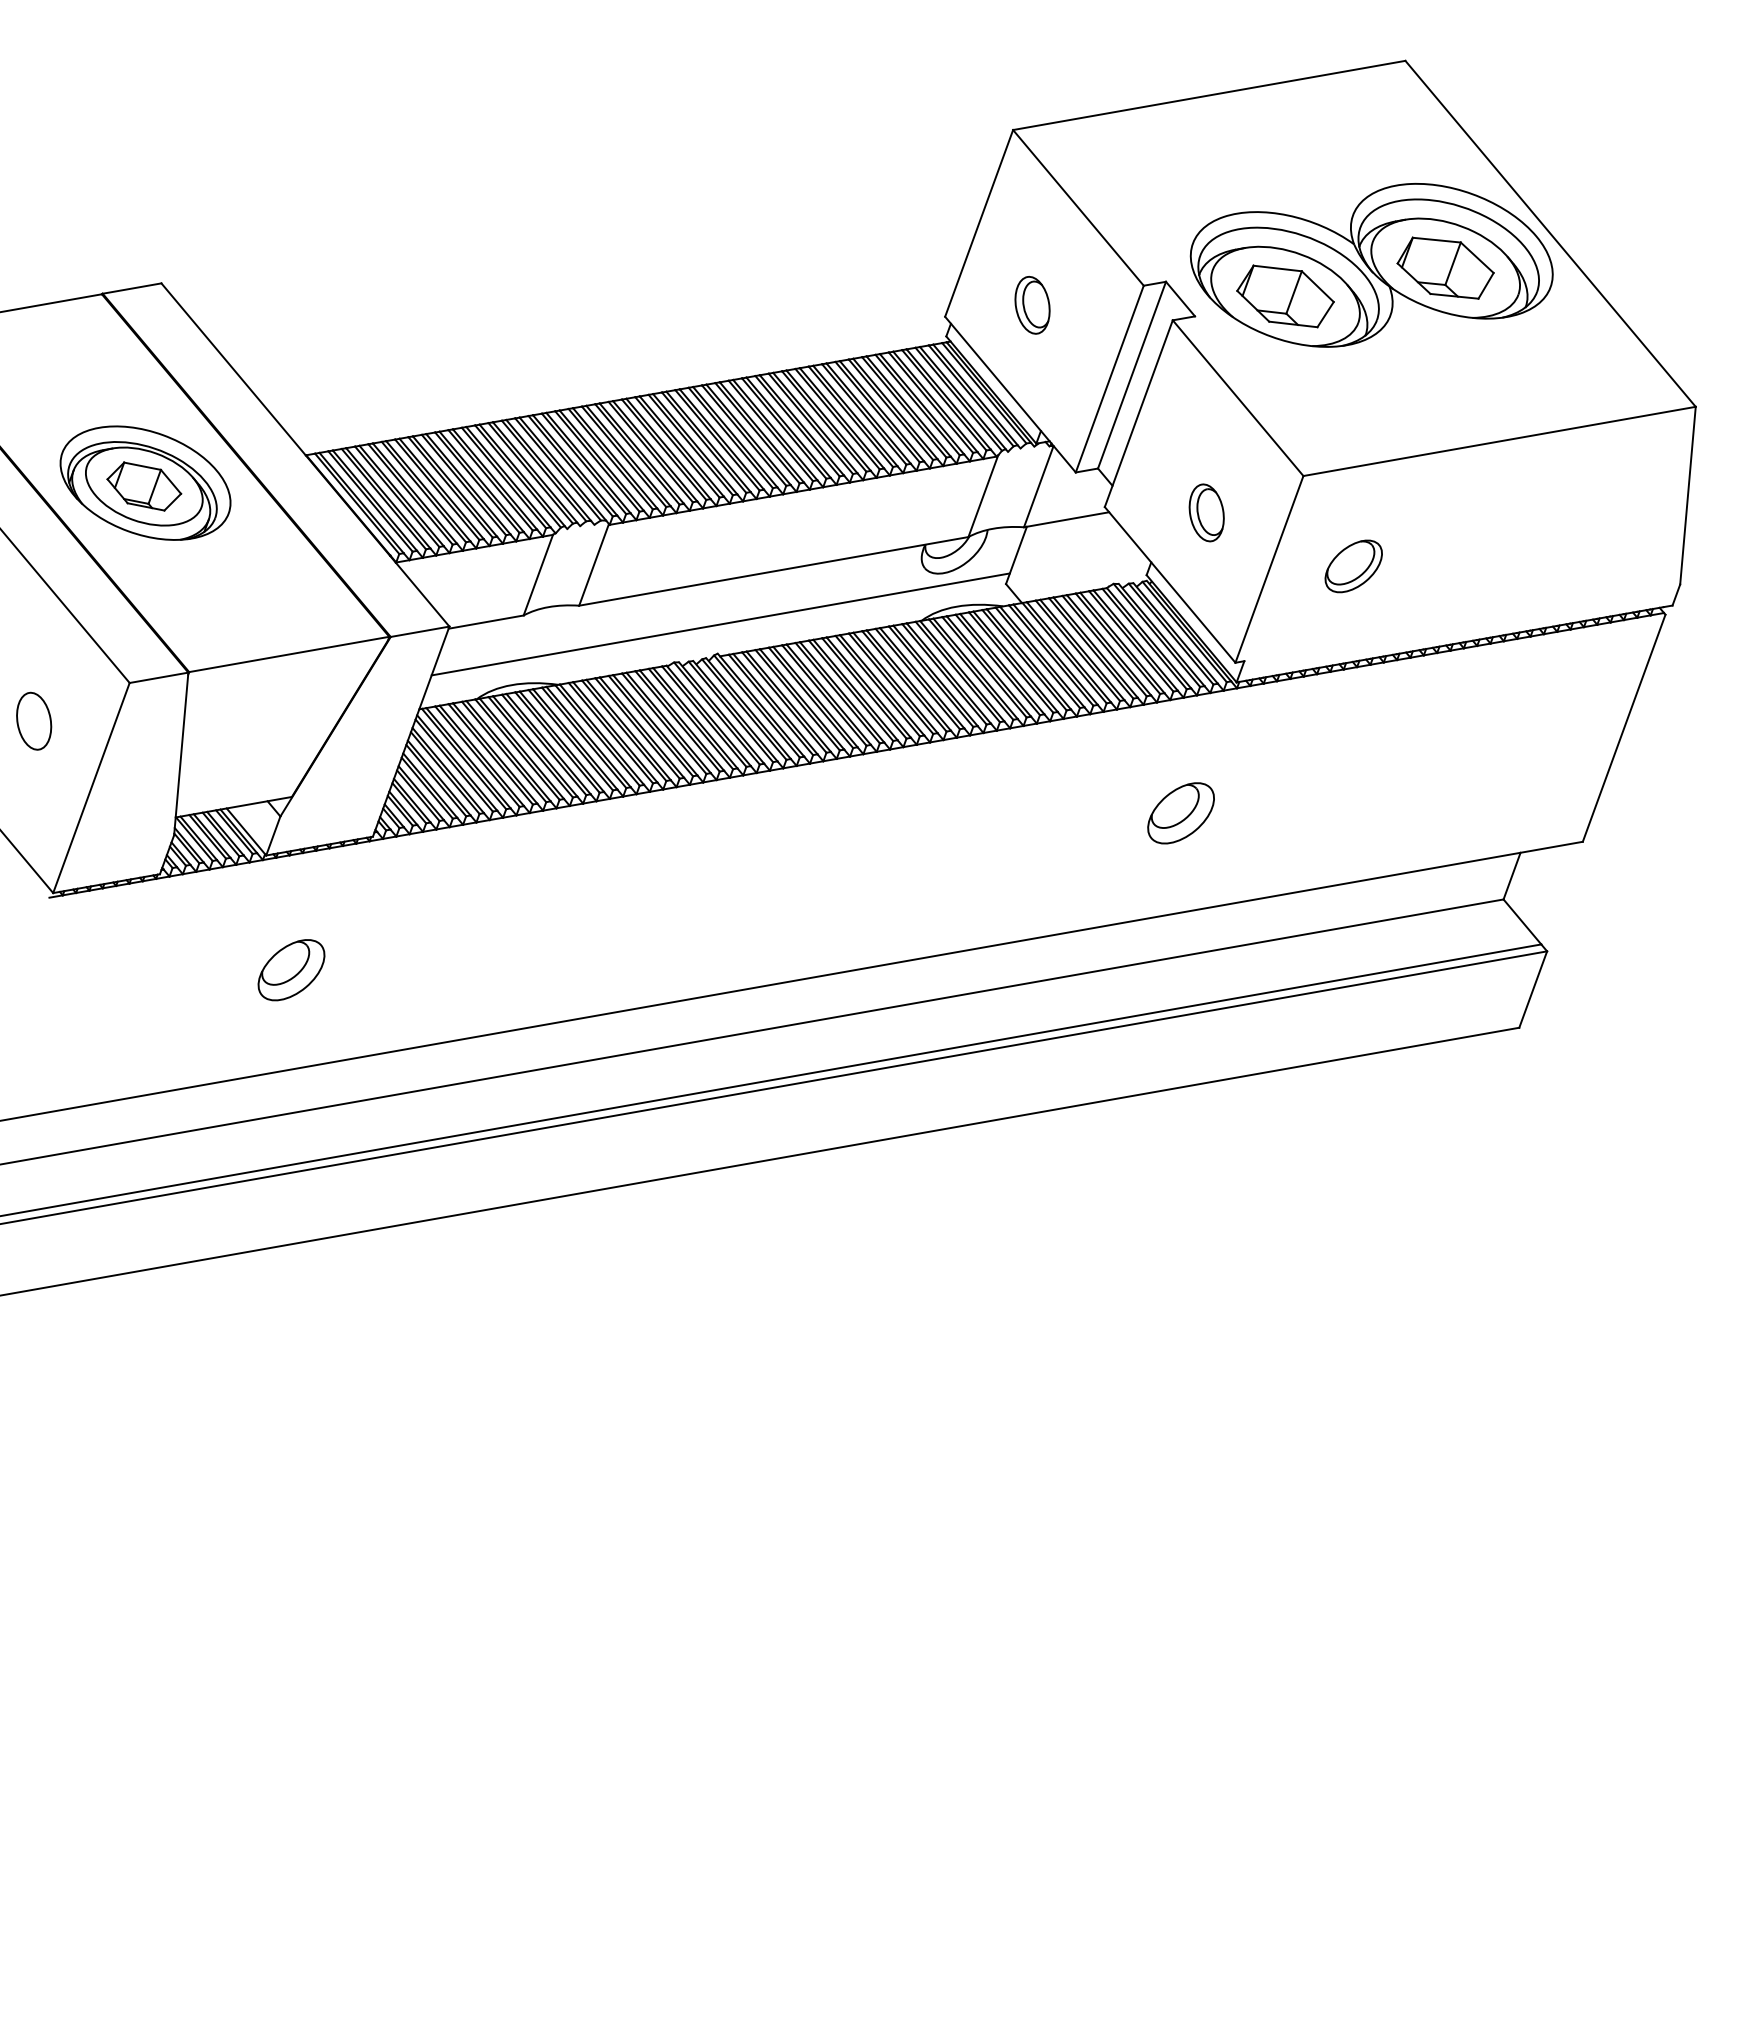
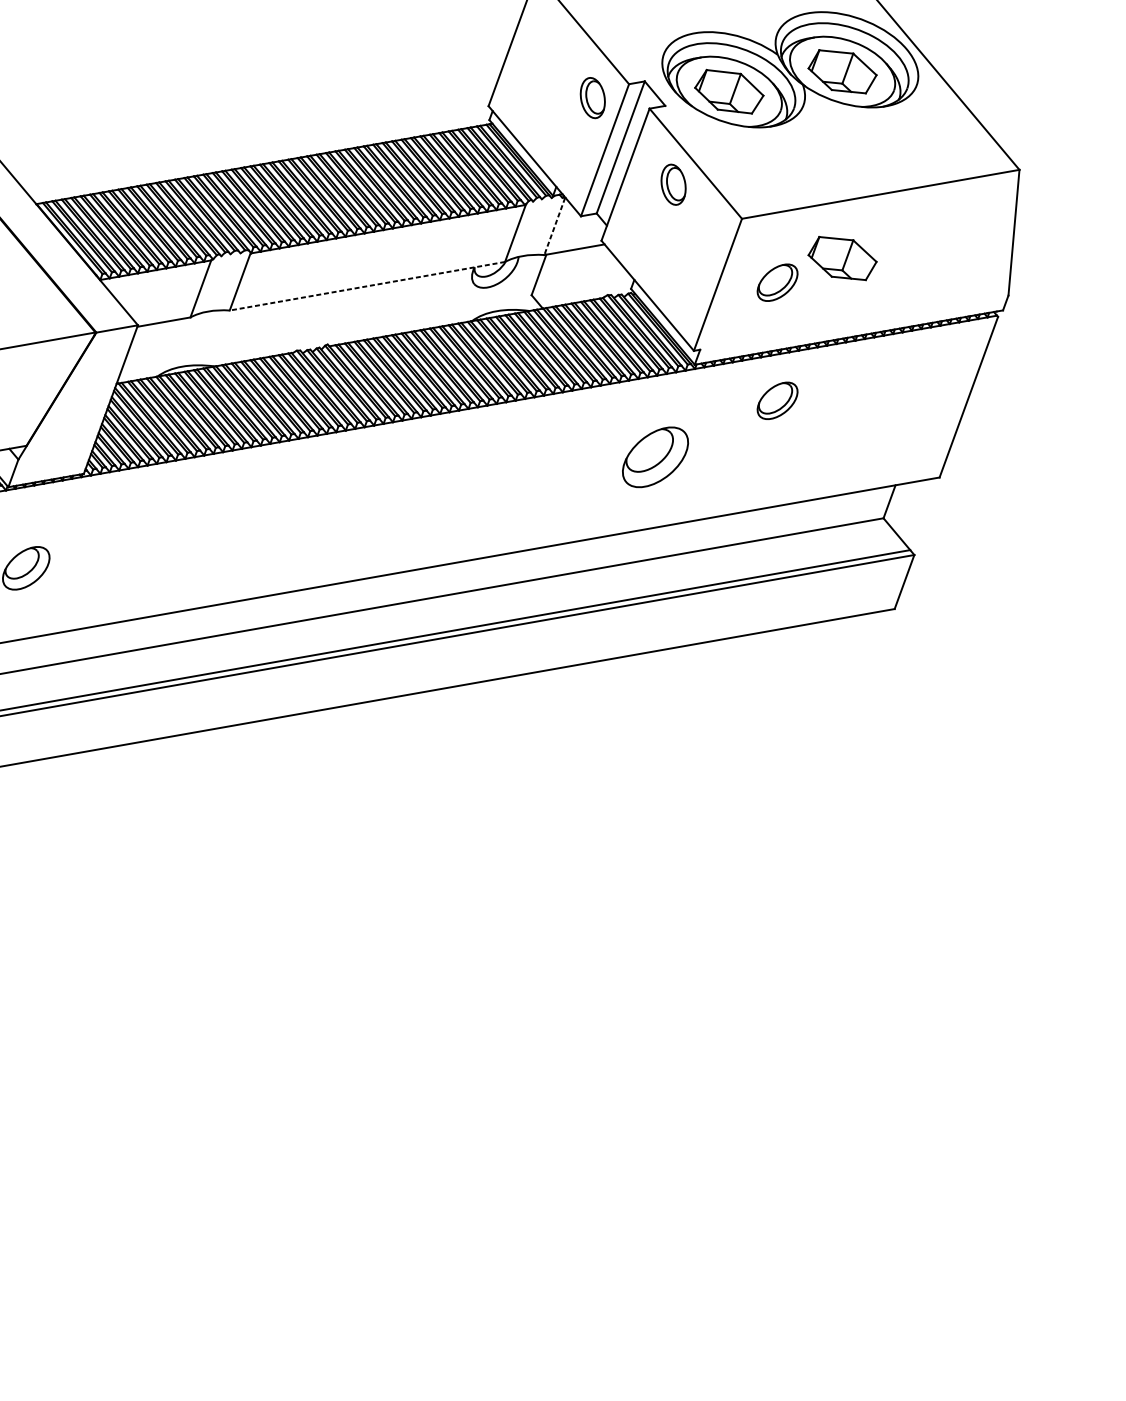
part: (1032, 305) -> (592, 98), moved
line: (1038, 486) -> (554, 226), solid -> dashed
part: (1206, 512) -> (673, 184), moved
part: (1445, 531) -> (842, 258), added
line: (773, 571) -> (367, 286), solid -> dashed
line: (720, 624) -> (329, 323), removed
part: (1353, 733) -> (777, 400), added
part: (1180, 813) -> (655, 457), size x1.4

